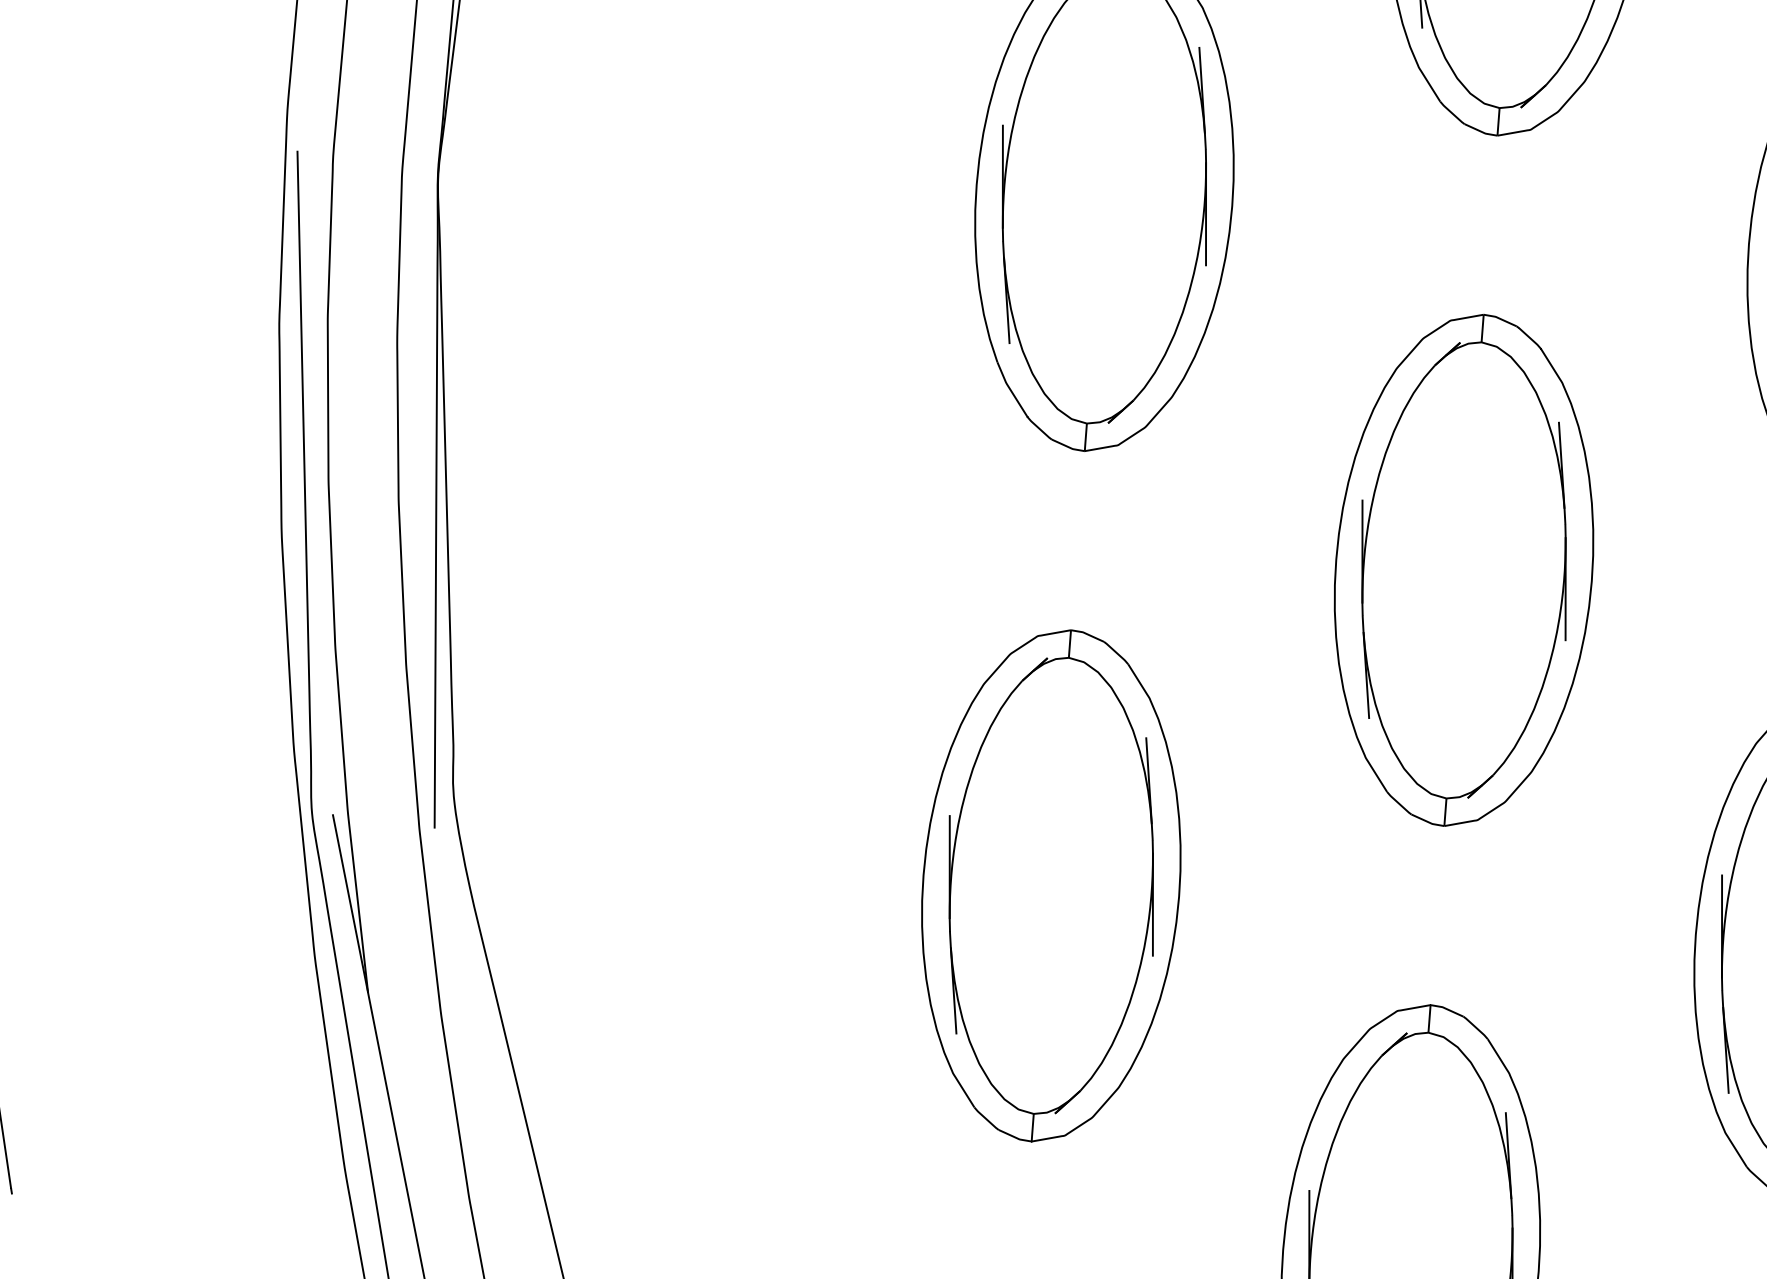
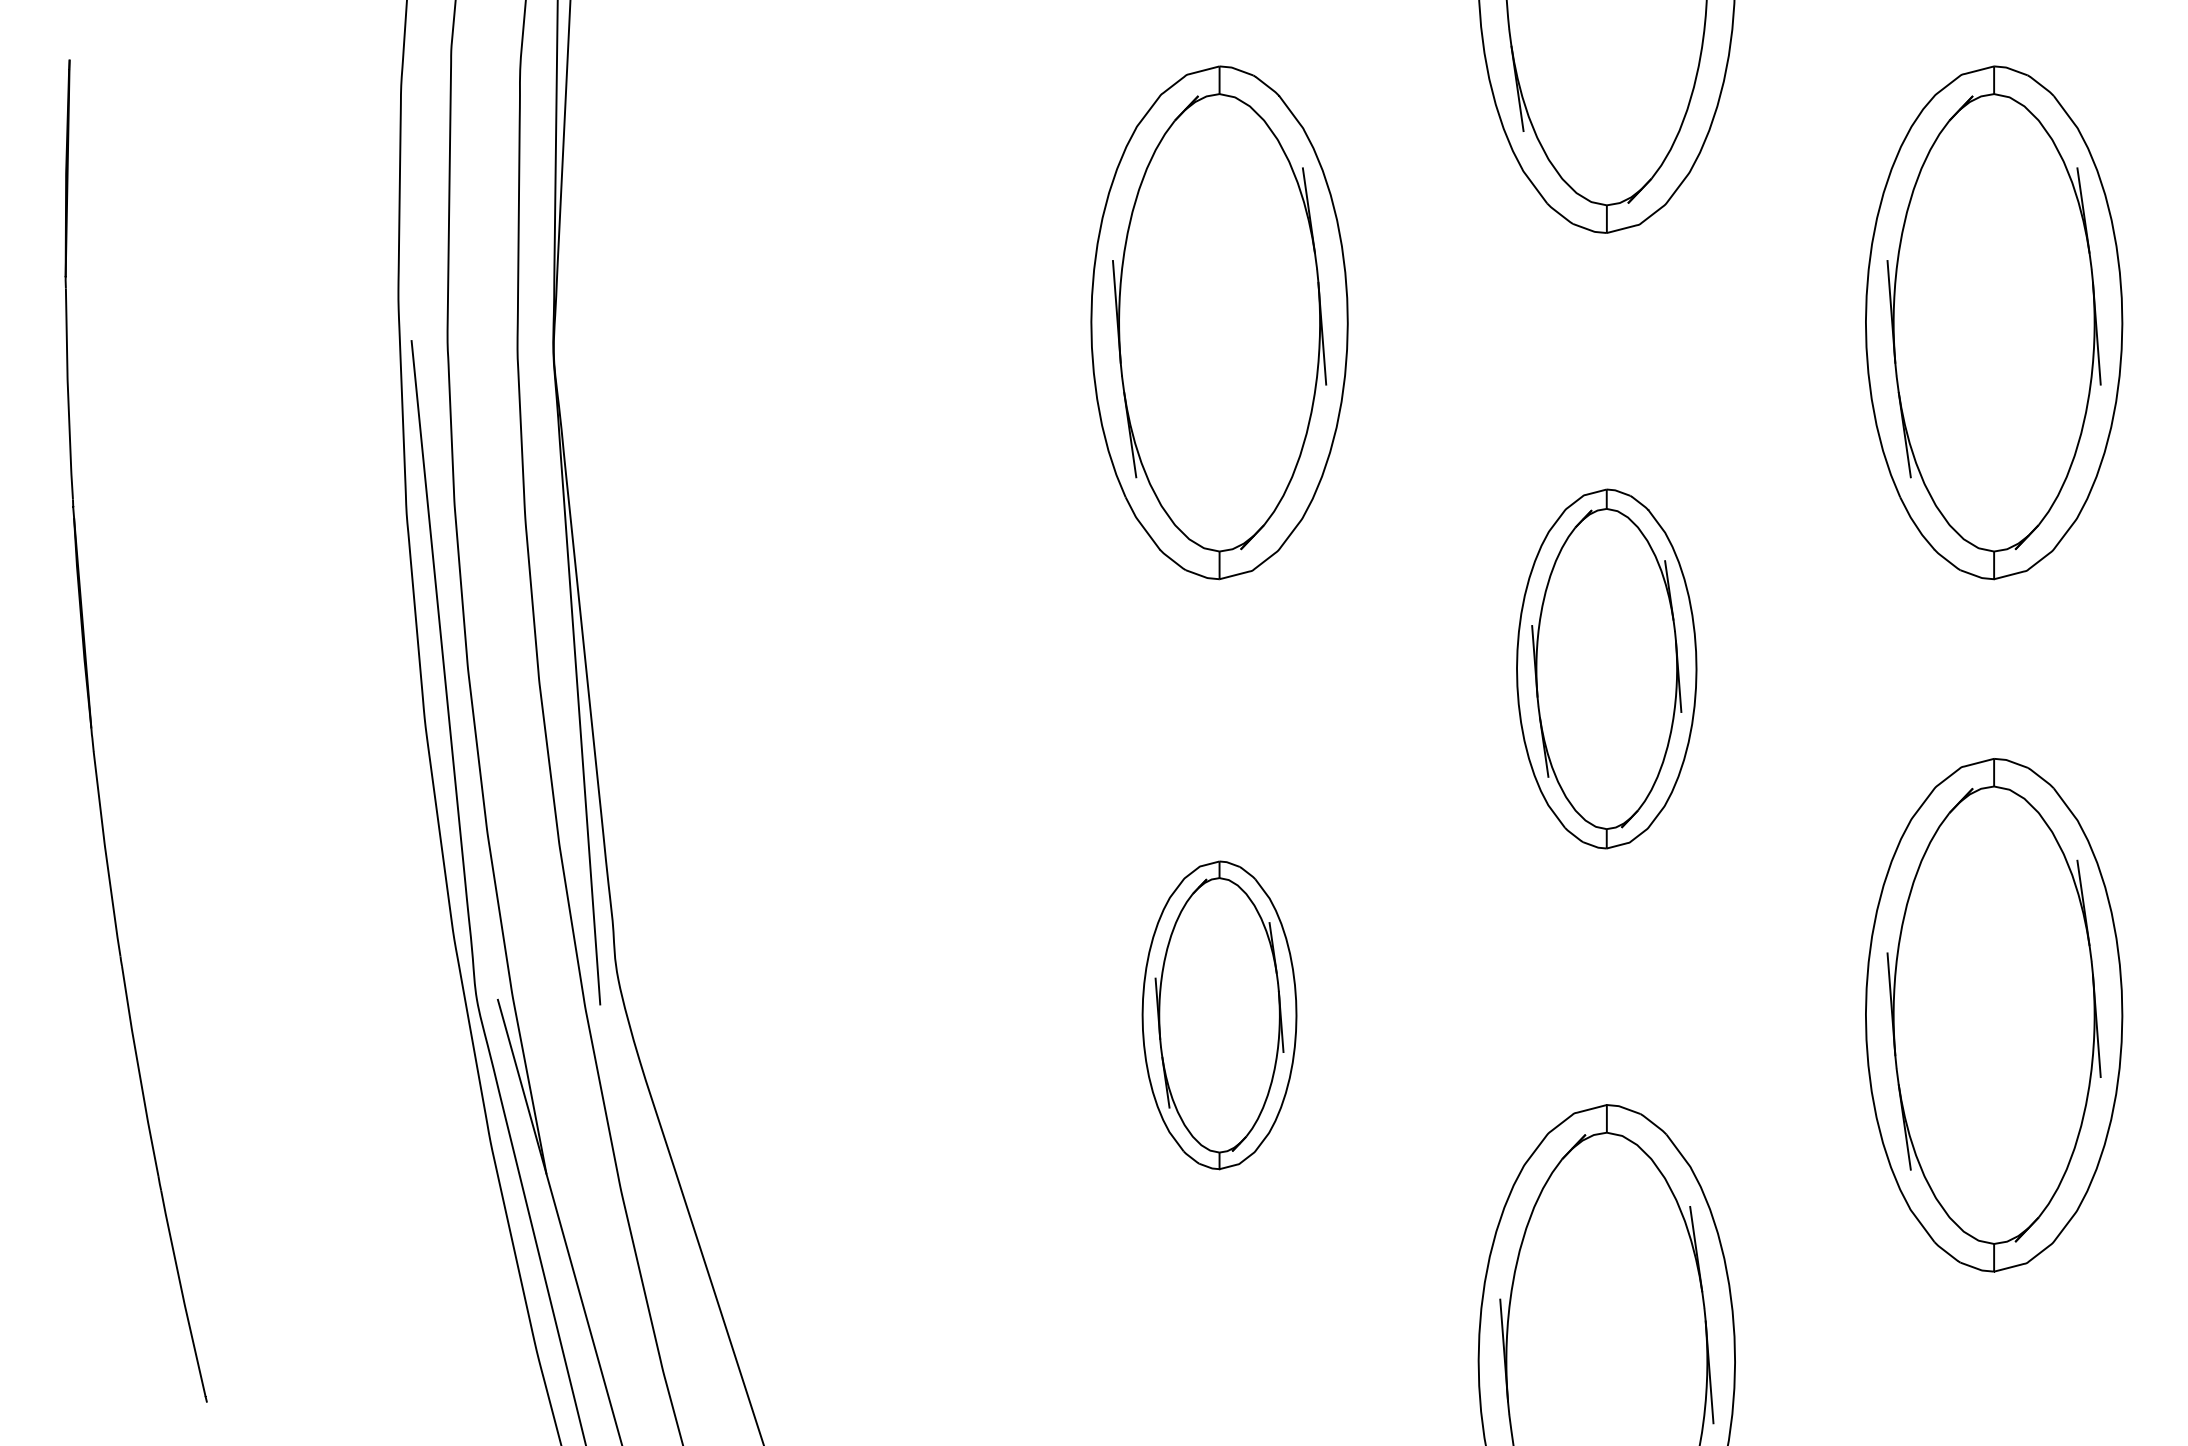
part: (1463, 569) -> (1606, 668), size x0.7
part: (1051, 886) -> (1219, 1015), size x0.6

